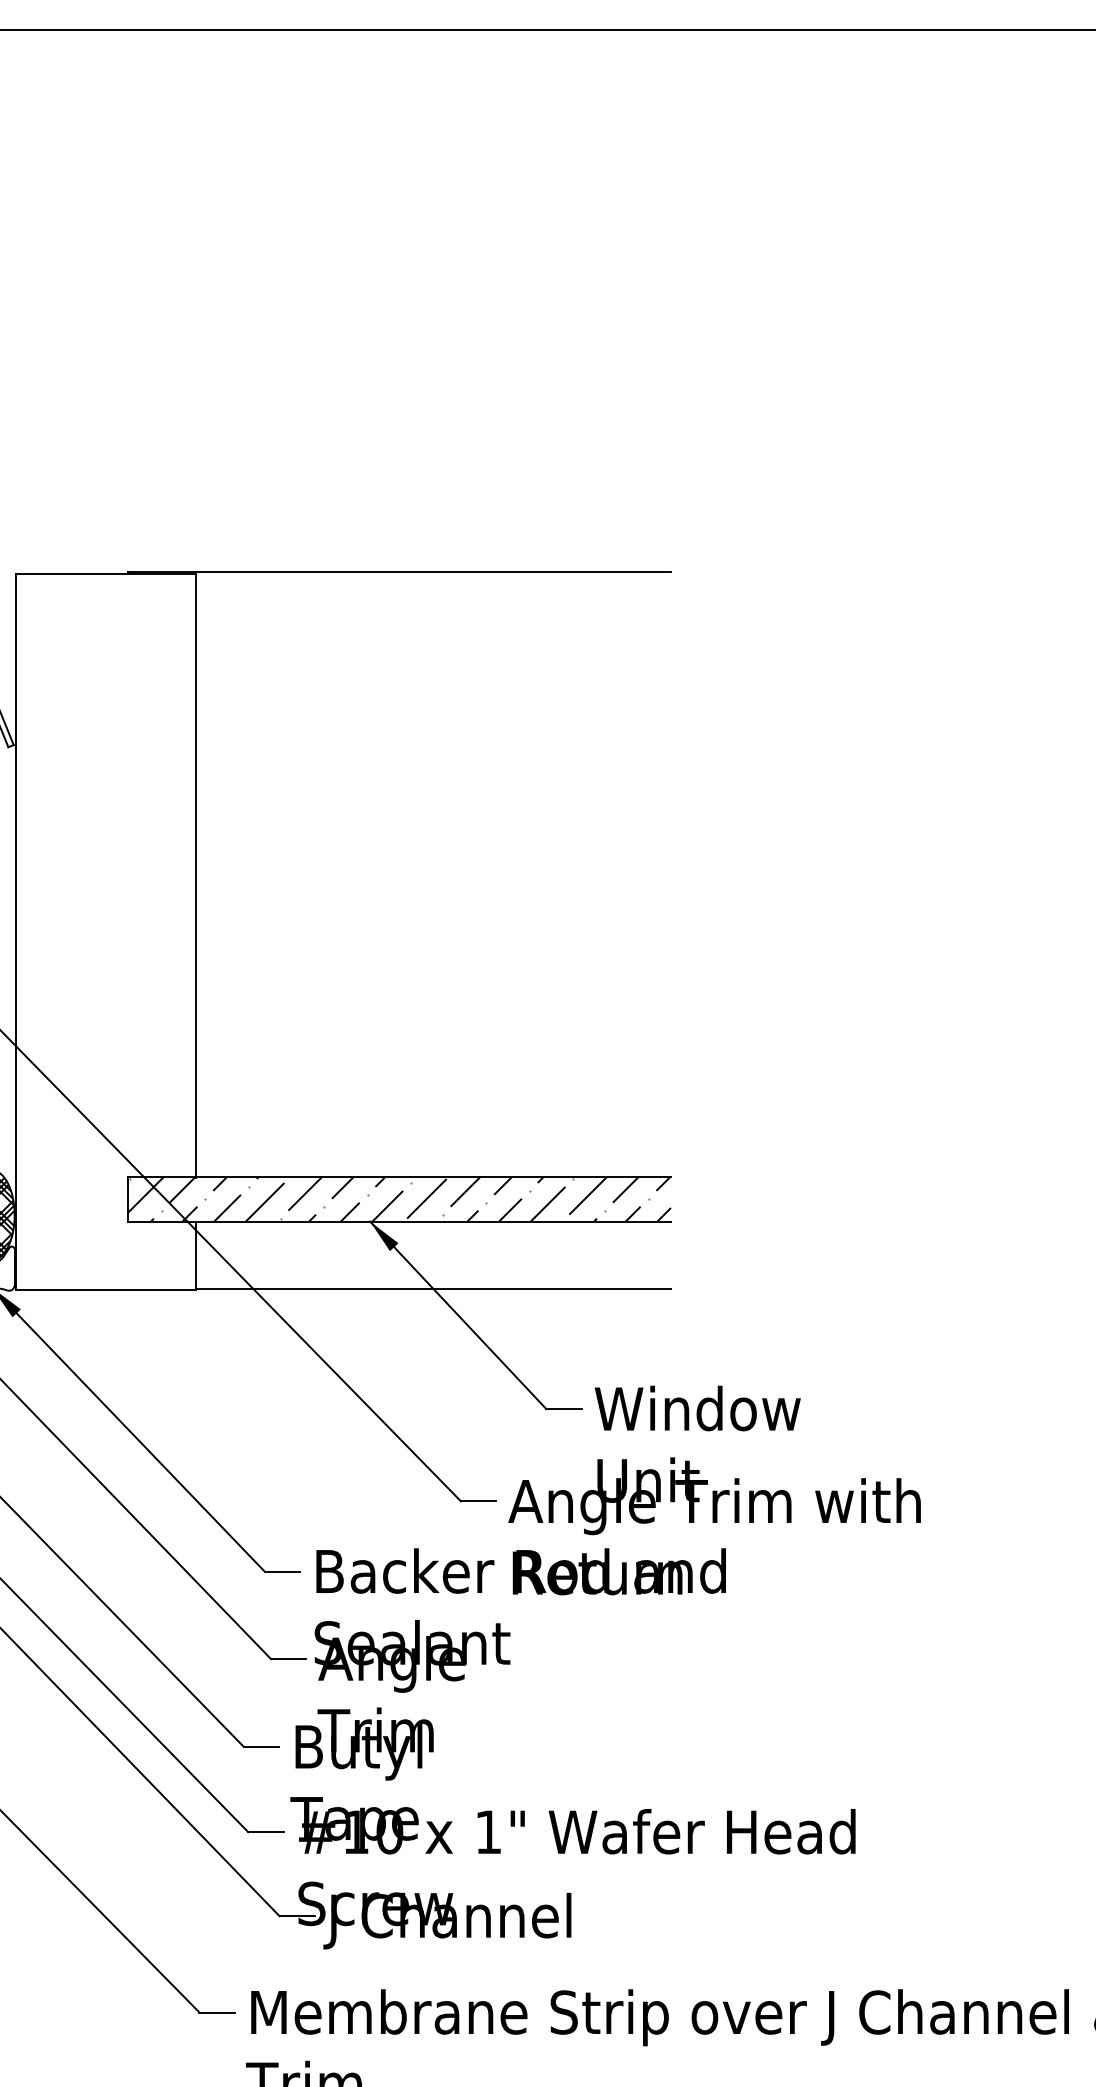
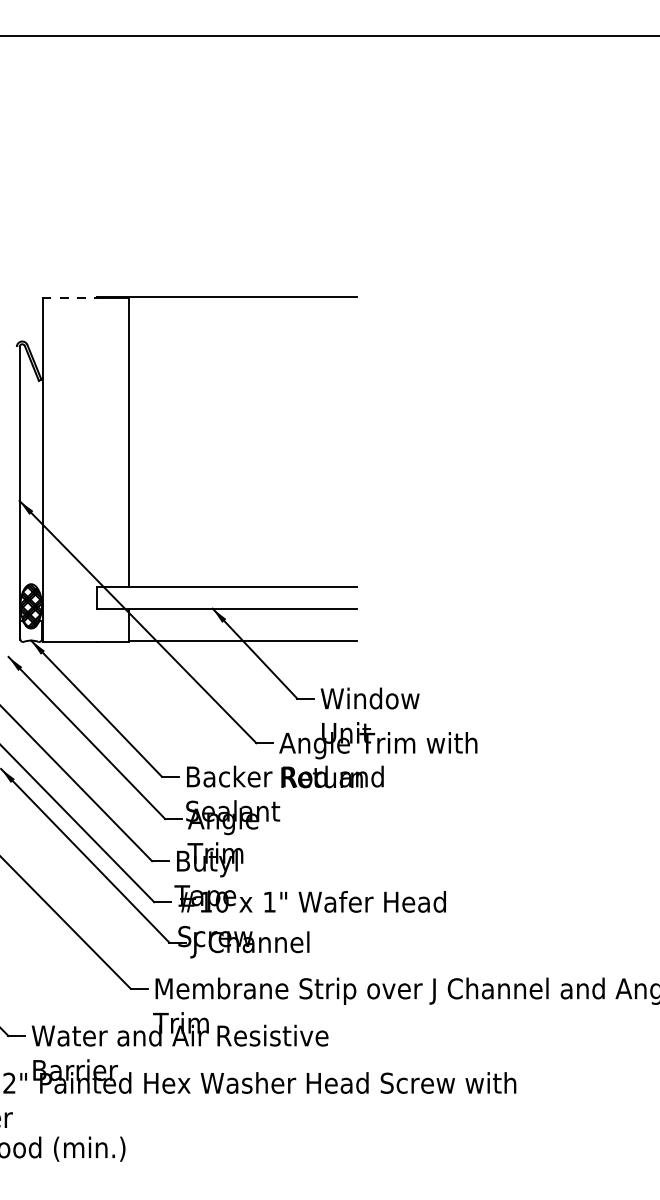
line: (71, 573) -> (69, 297), solid -> dashed
hatch: (398, 1198) -> (226, 597), removed

